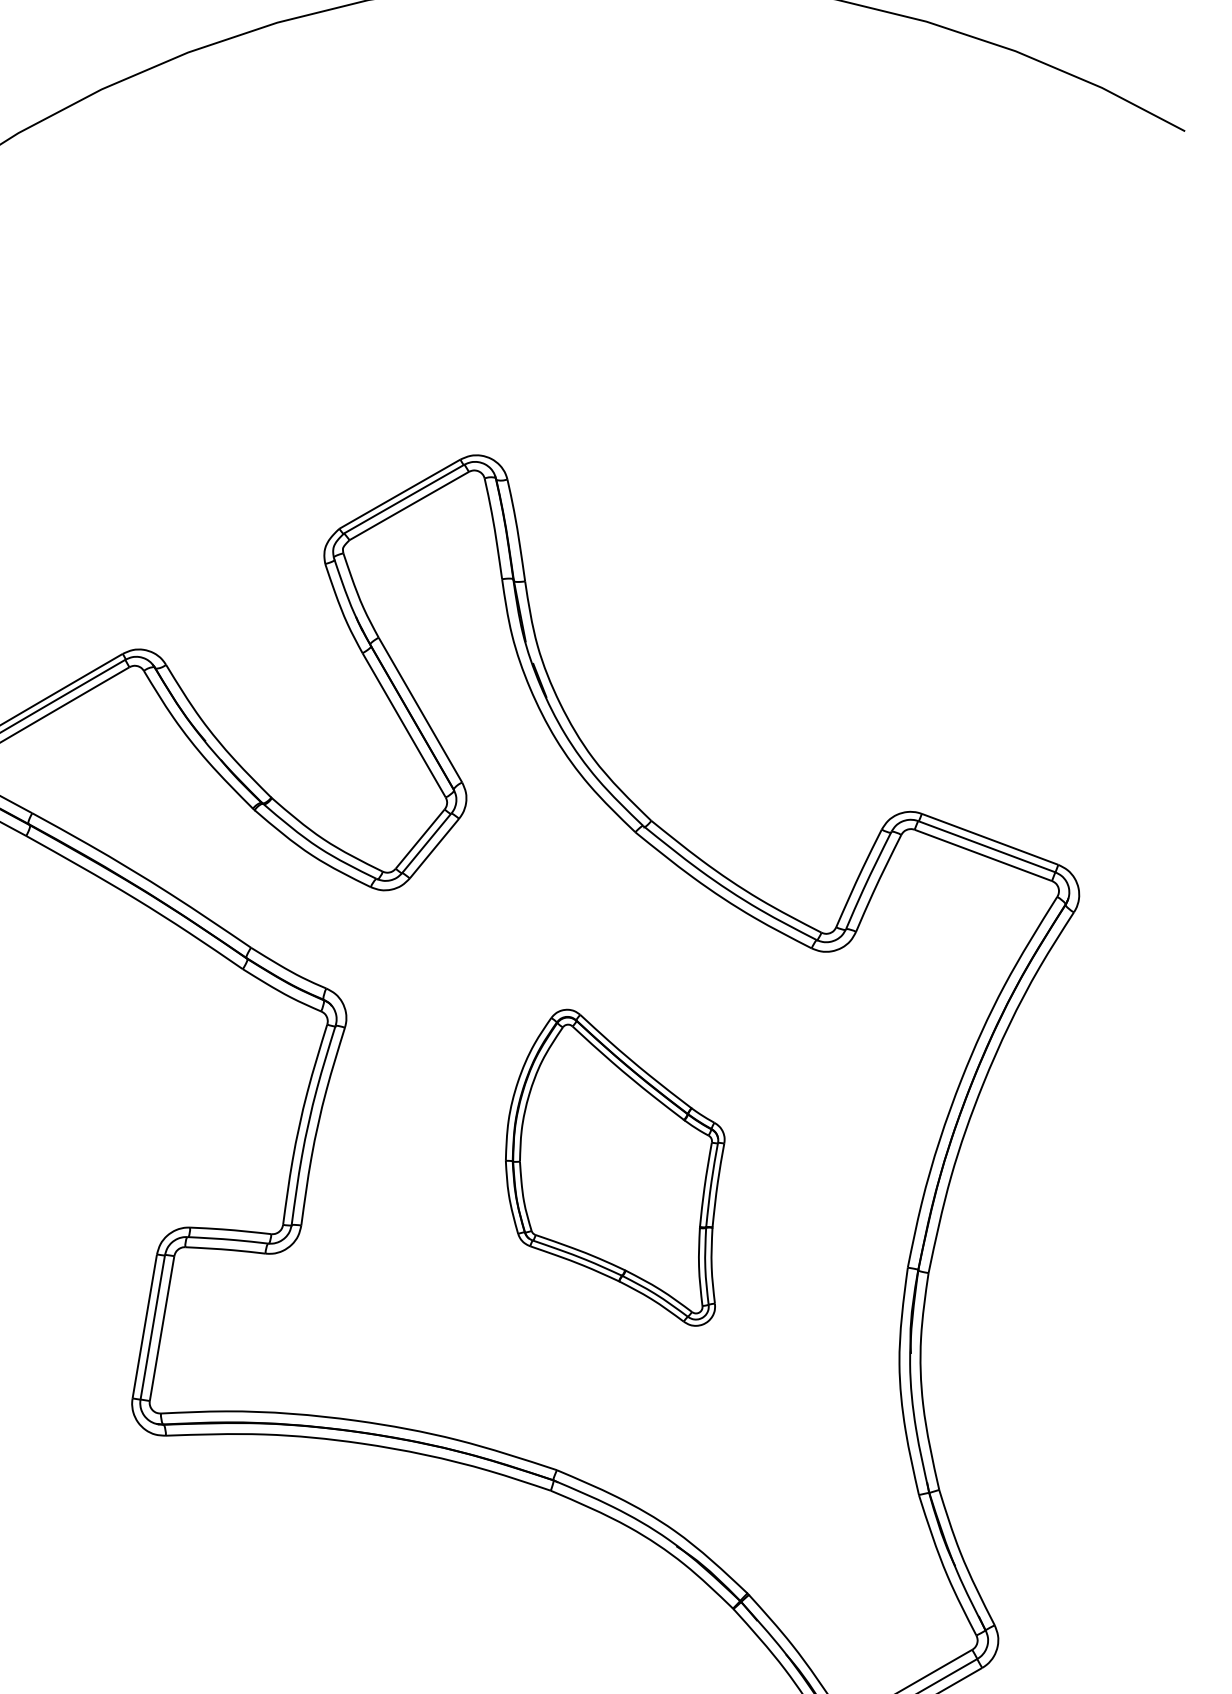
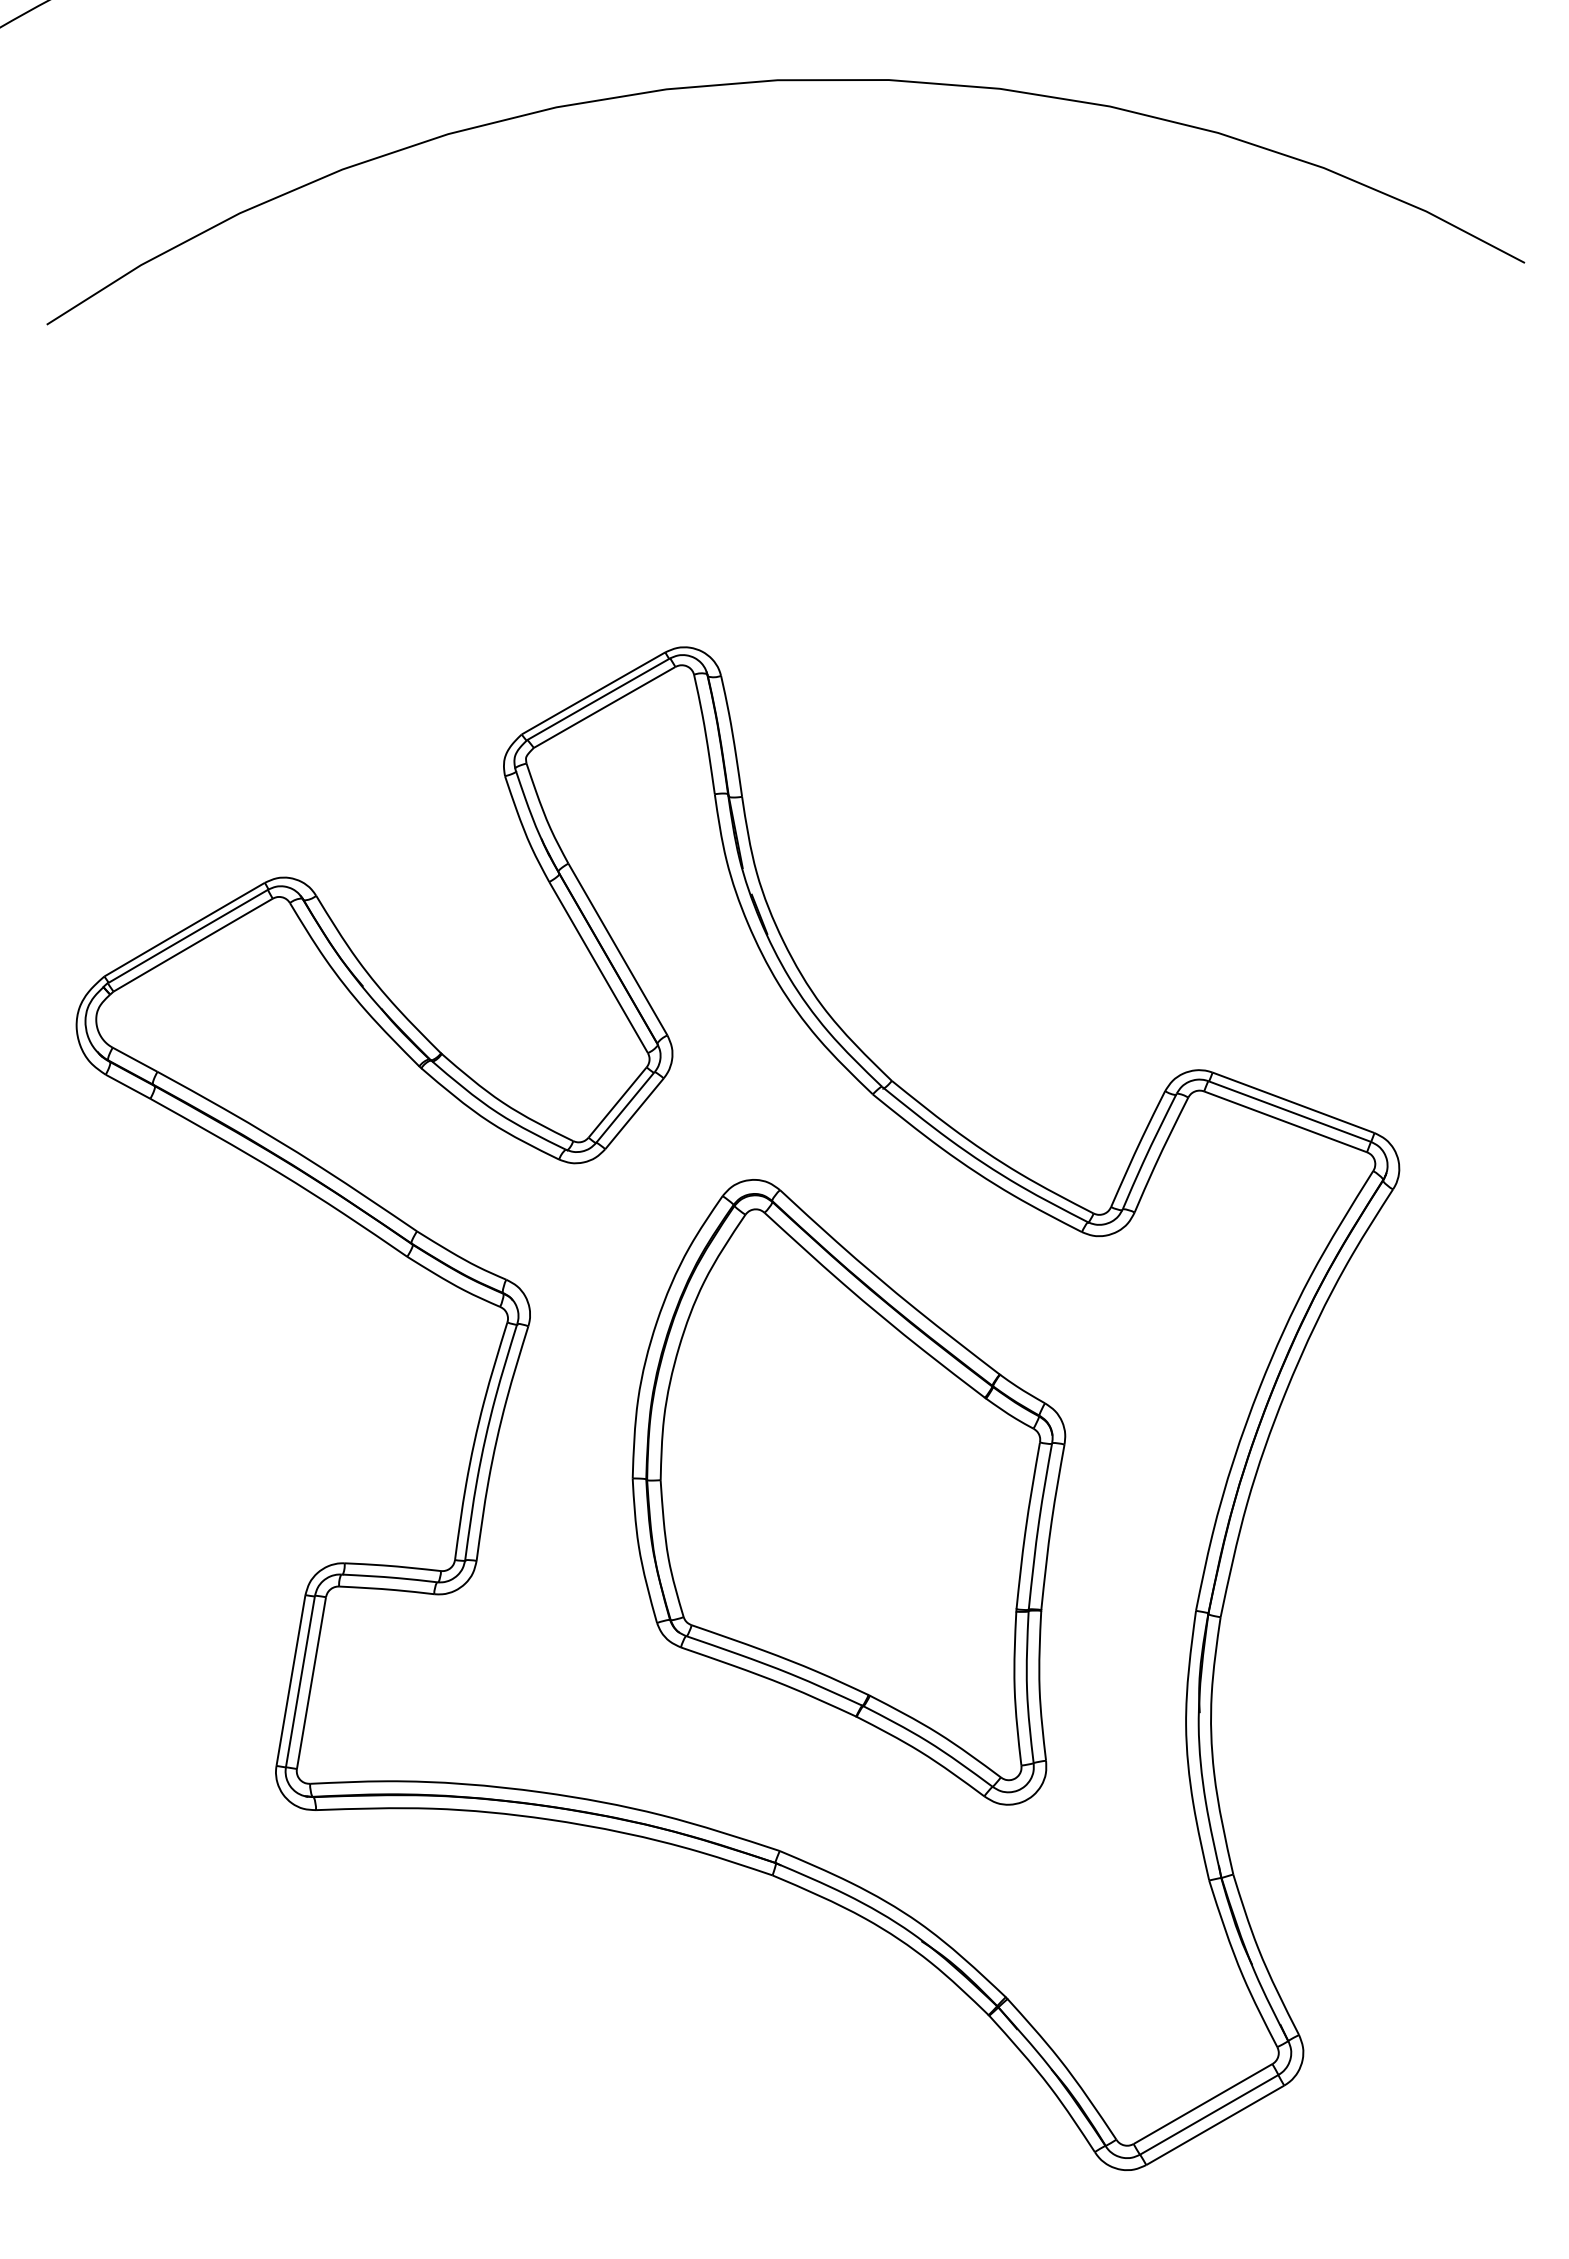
part: (614, 1167) -> (848, 1492), size x1.67

